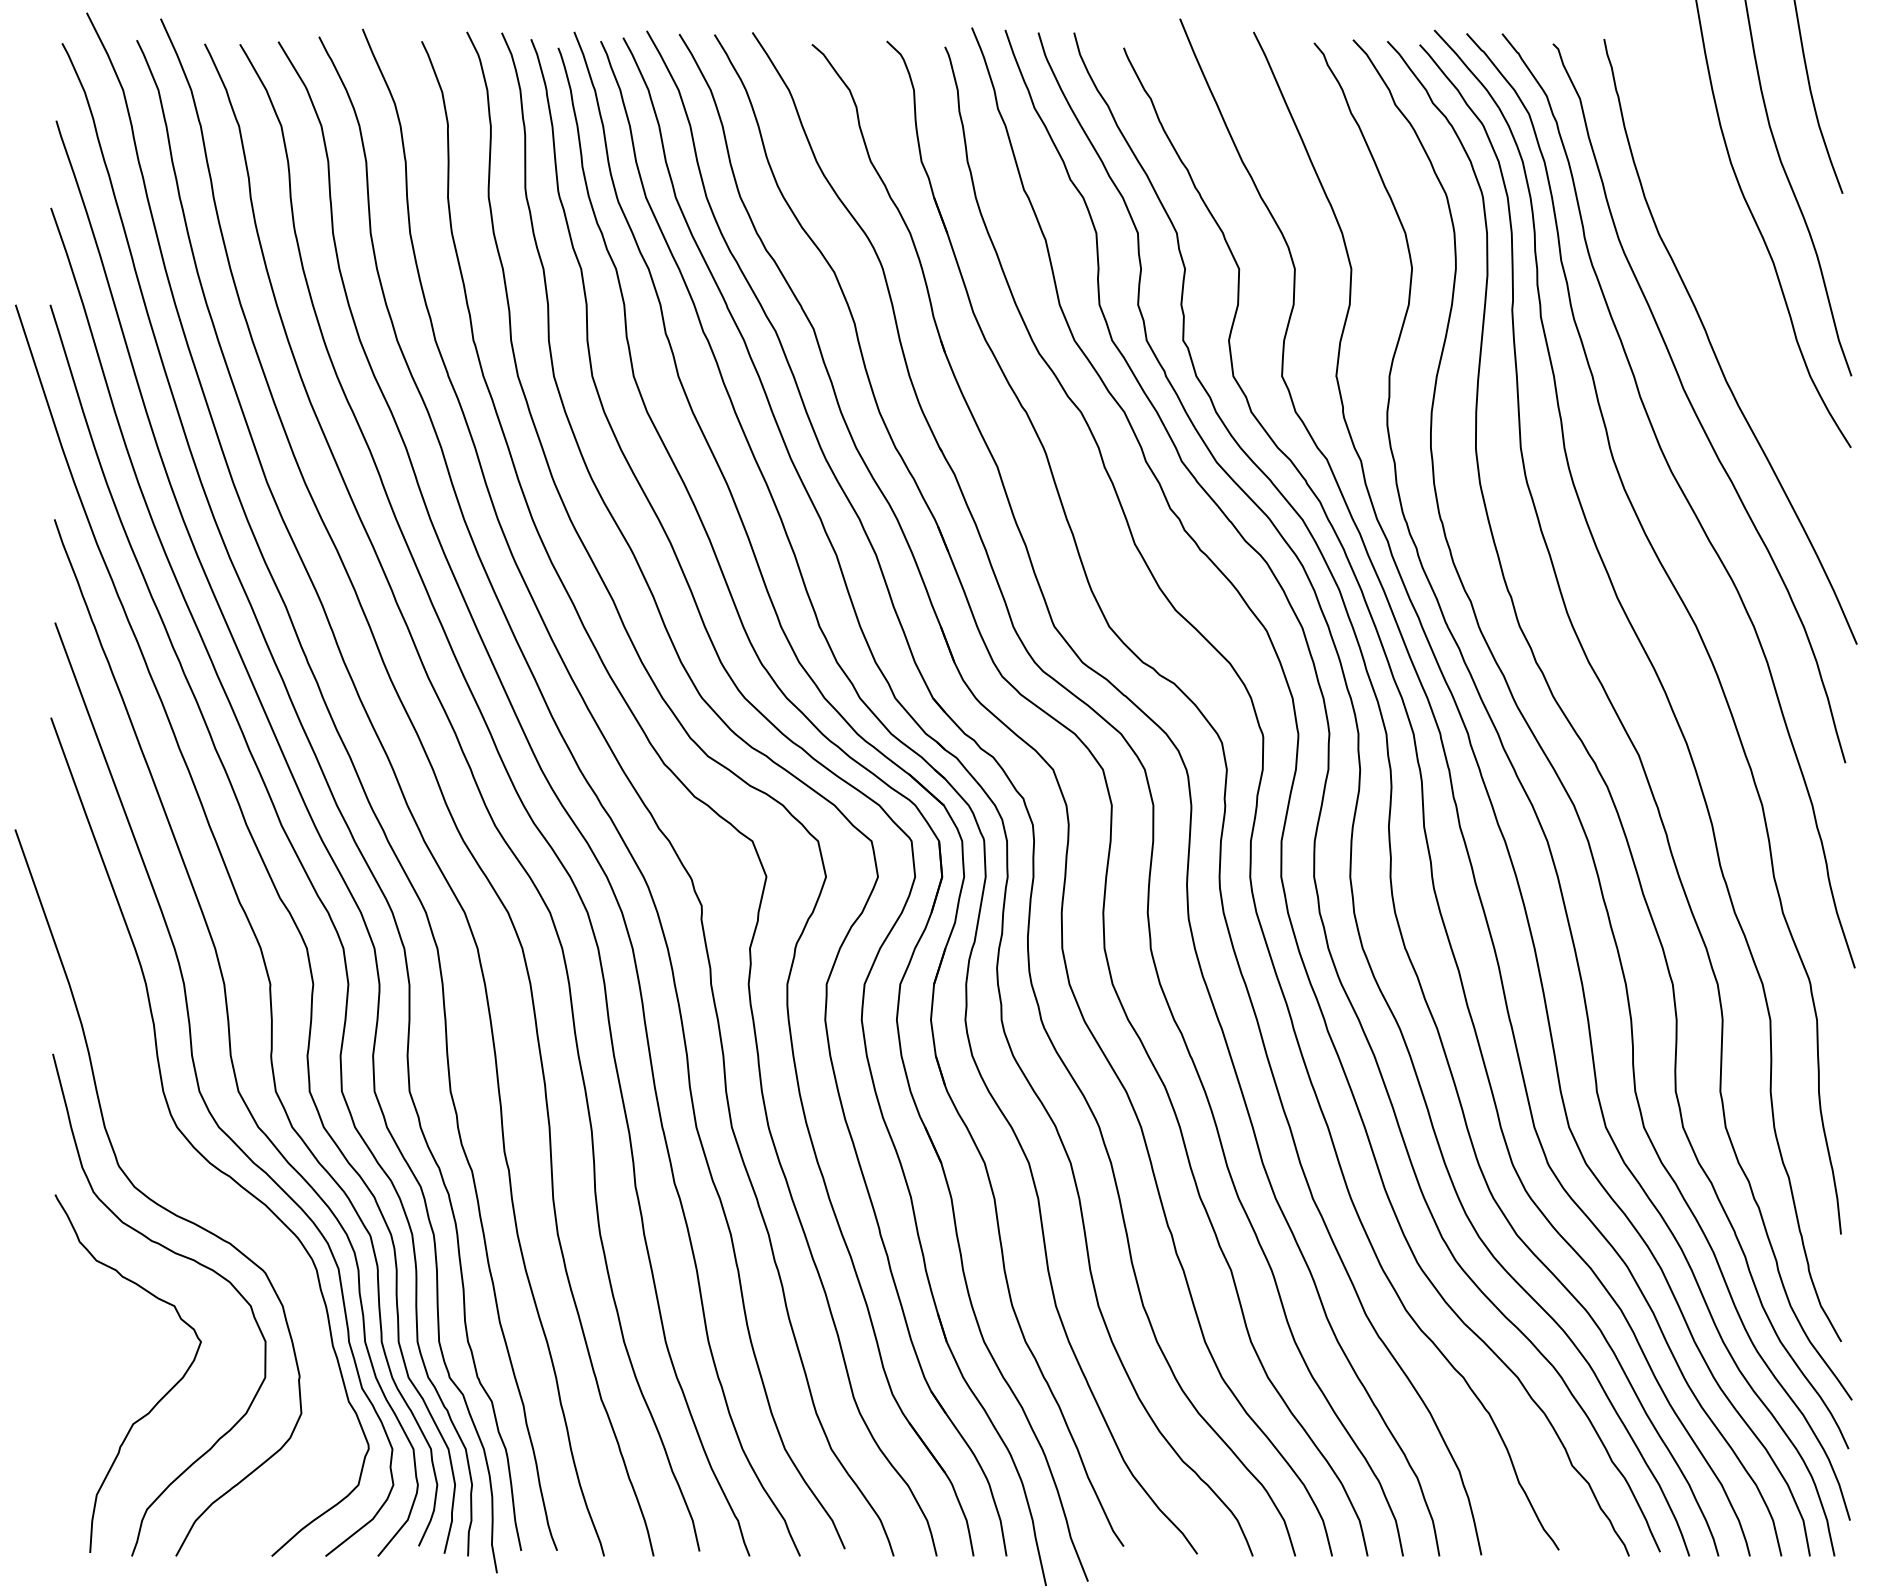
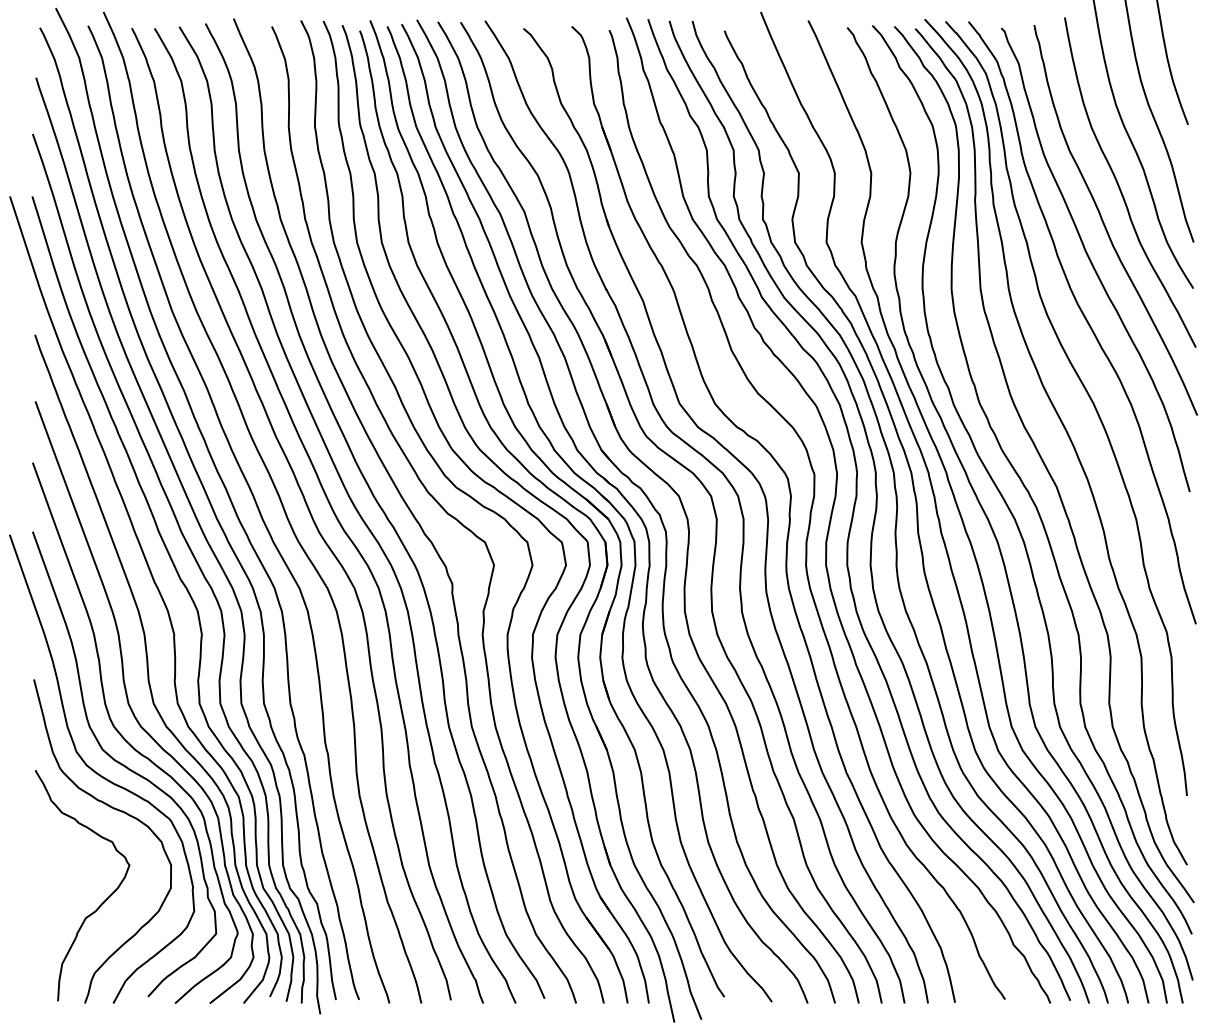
curve: (1737, 290) -> (1120, 187), added
curve: (193, 1185) -> (124, 764), added

